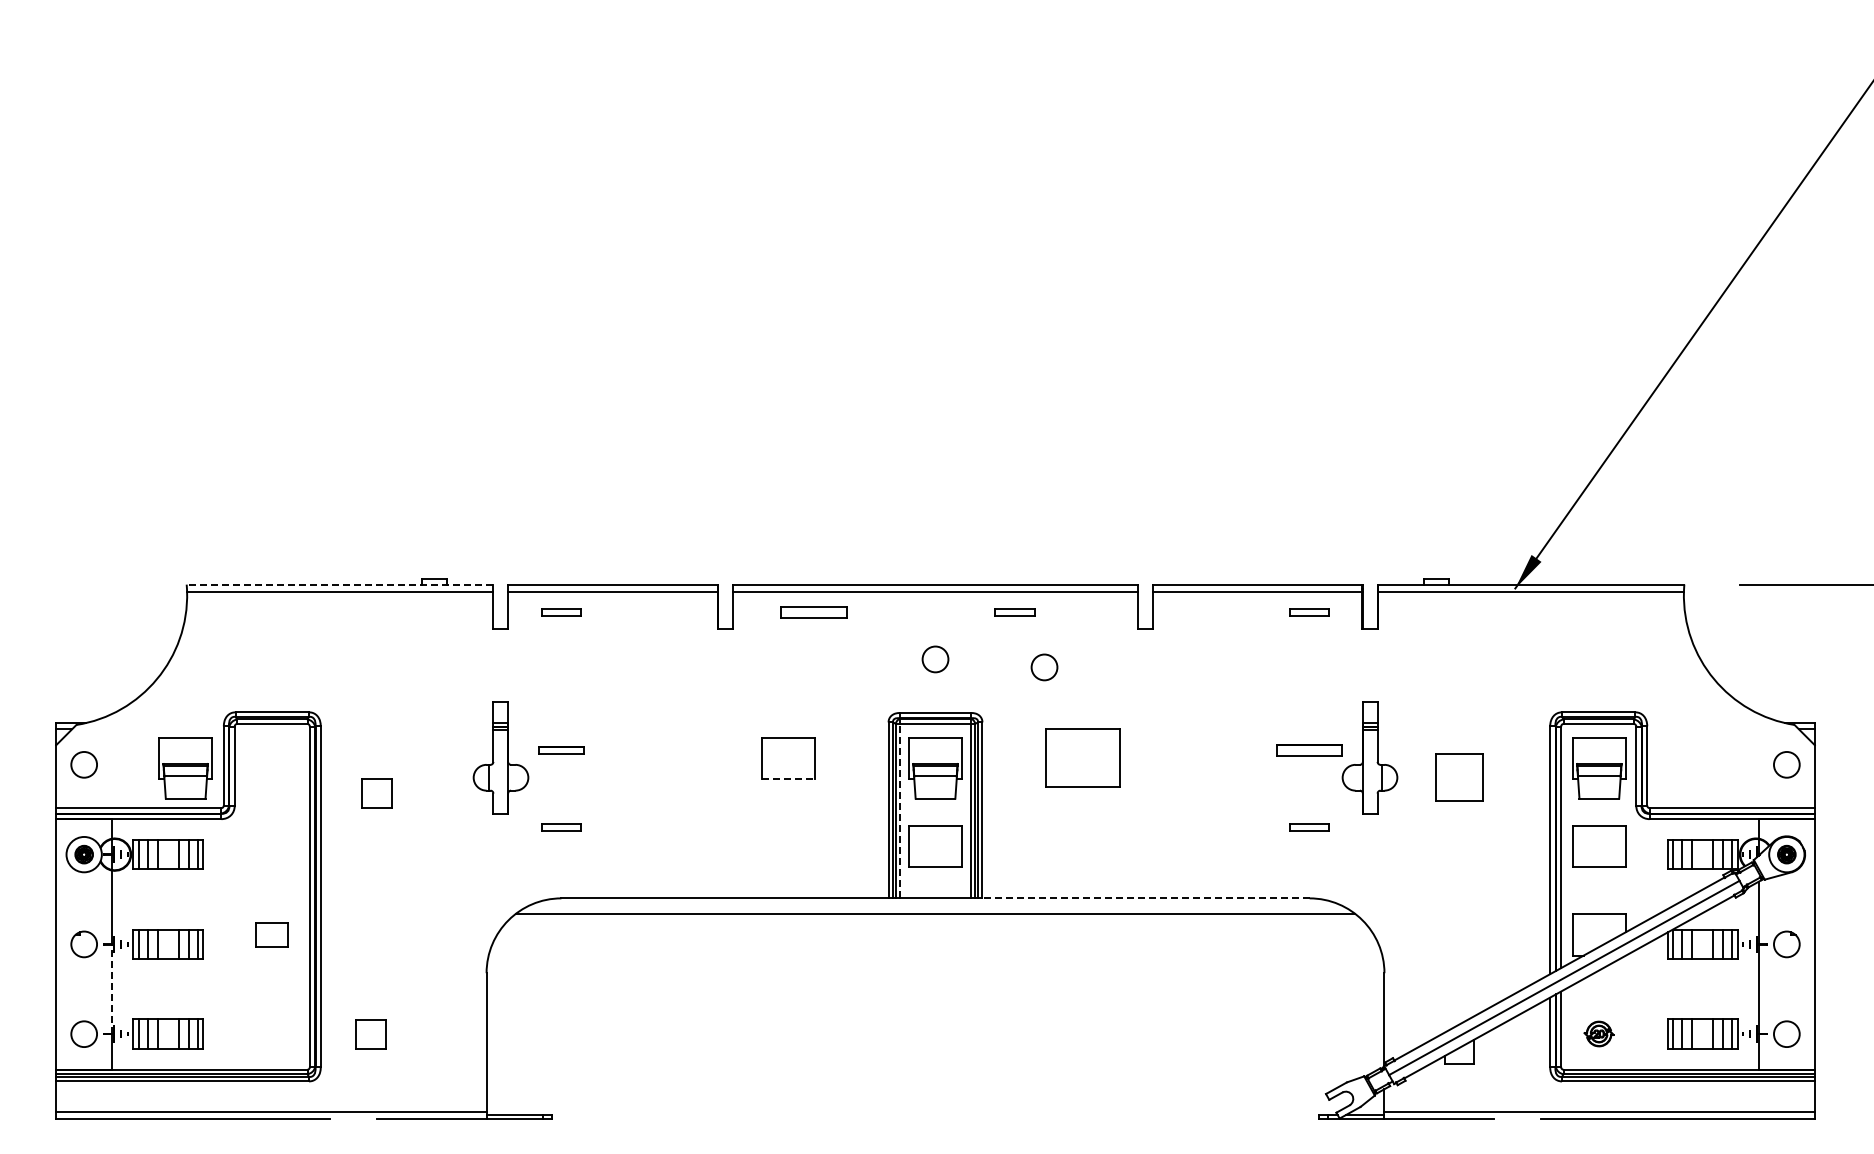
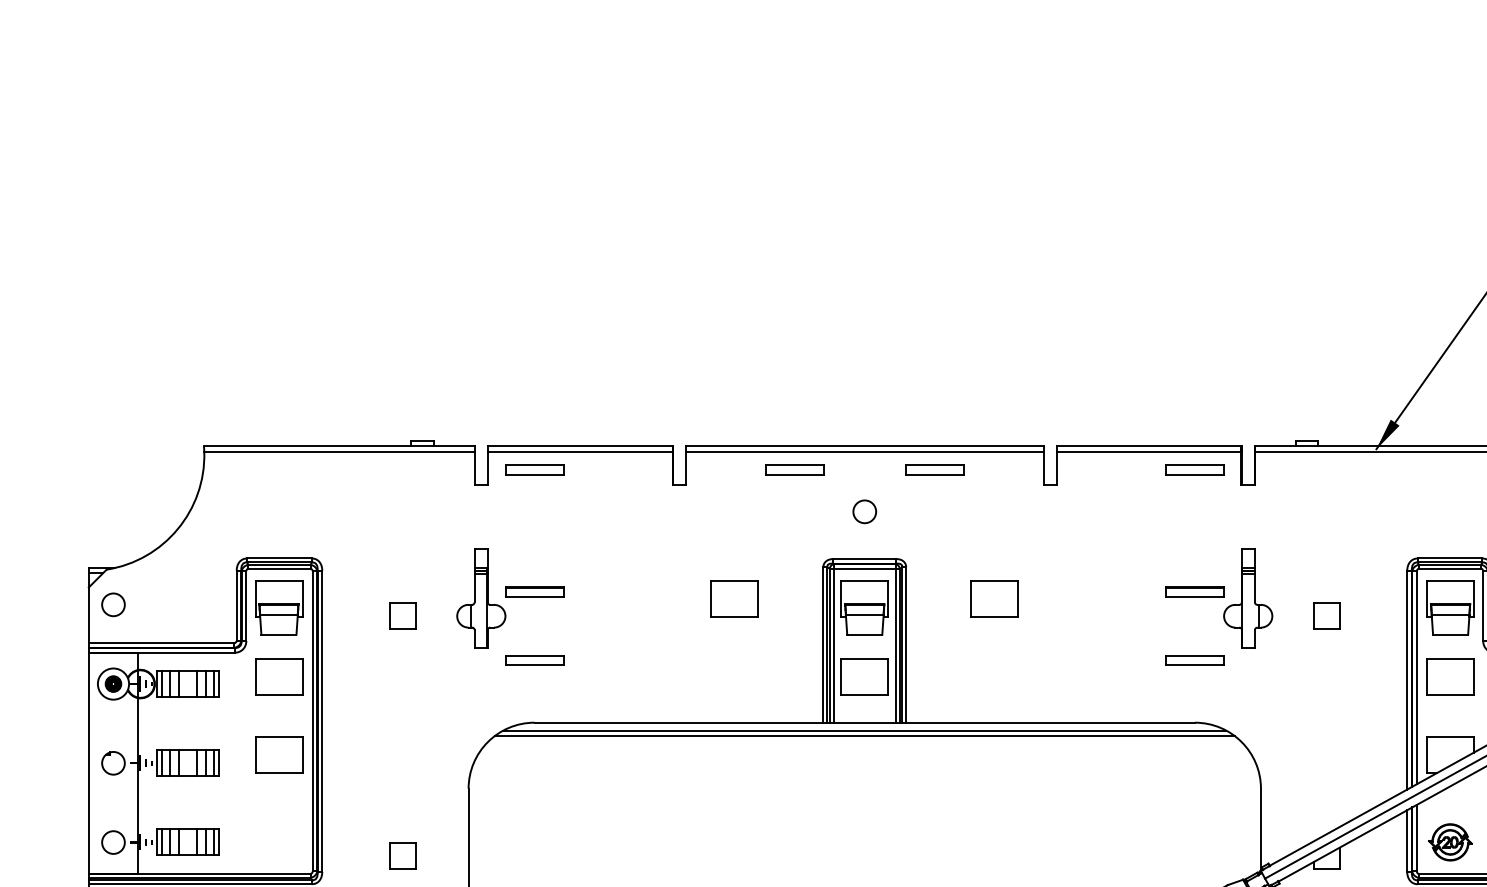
line: (339, 584) -> (338, 445), dashed -> solid
part: (561, 612) -> (534, 470), size x1.67
part: (813, 612) -> (794, 470), moved
part: (1014, 612) -> (934, 470), size x1.67
part: (1309, 612) -> (1194, 470), size x1.67
circle: (1044, 667) -> (960, 518), removed
part: (561, 750) -> (534, 592), size x1.43
part: (1082, 758) -> (994, 599), size x0.71
part: (185, 768) -> (278, 608), moved
part: (1459, 777) -> (1327, 616), size x0.62
line: (788, 778) -> (735, 616), dashed -> solid
part: (376, 793) -> (402, 616), moved
line: (900, 810) -> (833, 645), dashed -> solid
part: (561, 827) -> (534, 660), size x1.67
part: (1309, 827) -> (1194, 660), size x1.67
part: (271, 846) -> (278, 676), added
line: (1146, 898) -> (1050, 722), dashed -> solid
line: (935, 907) -> (864, 730), added
part: (271, 934) -> (278, 754), size x1.67
line: (112, 989) -> (138, 803), dashed -> solid
part: (1598, 1033) -> (1449, 841), size x1.67
part: (370, 1034) -> (402, 856), moved

